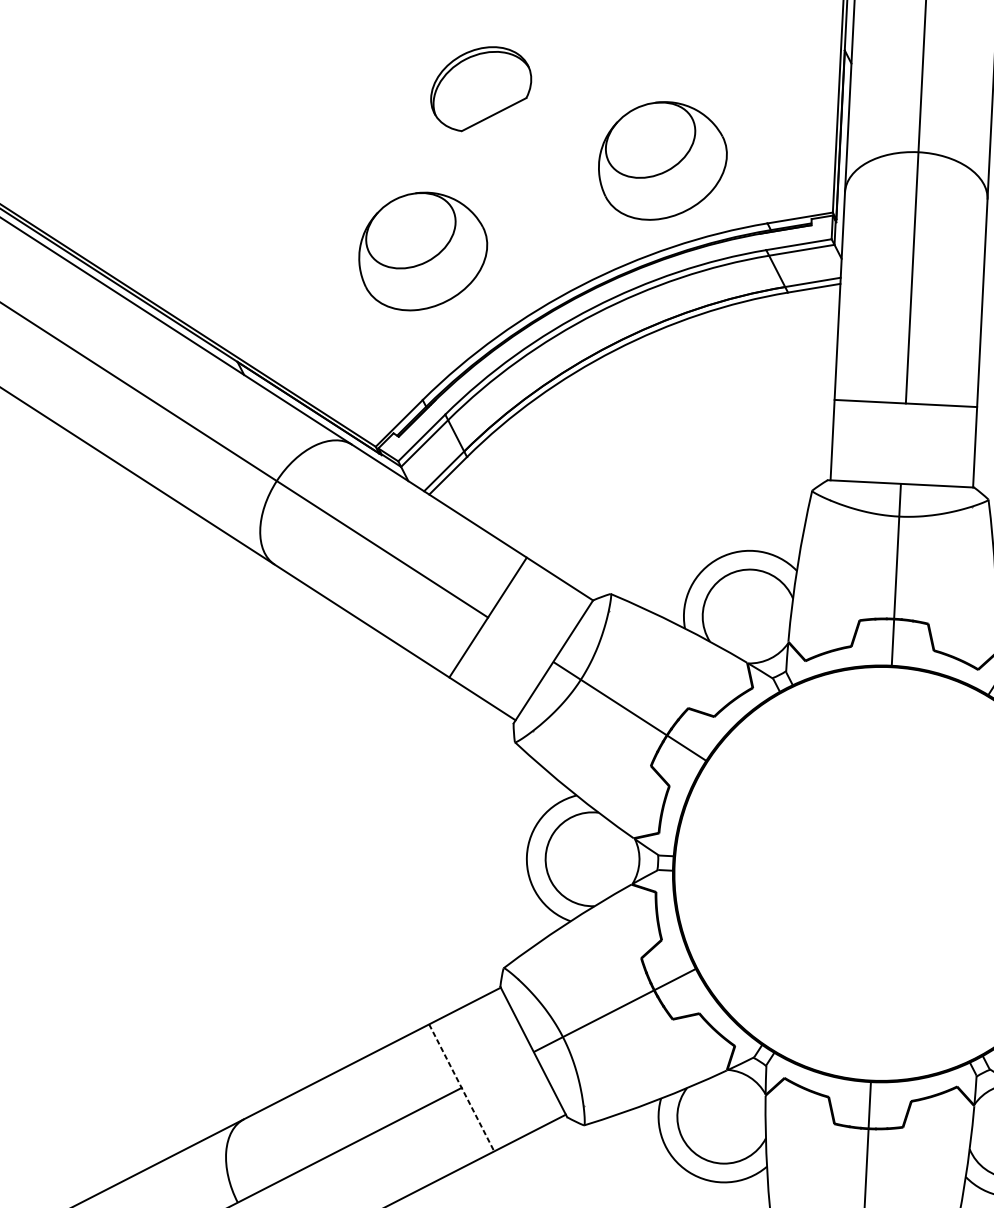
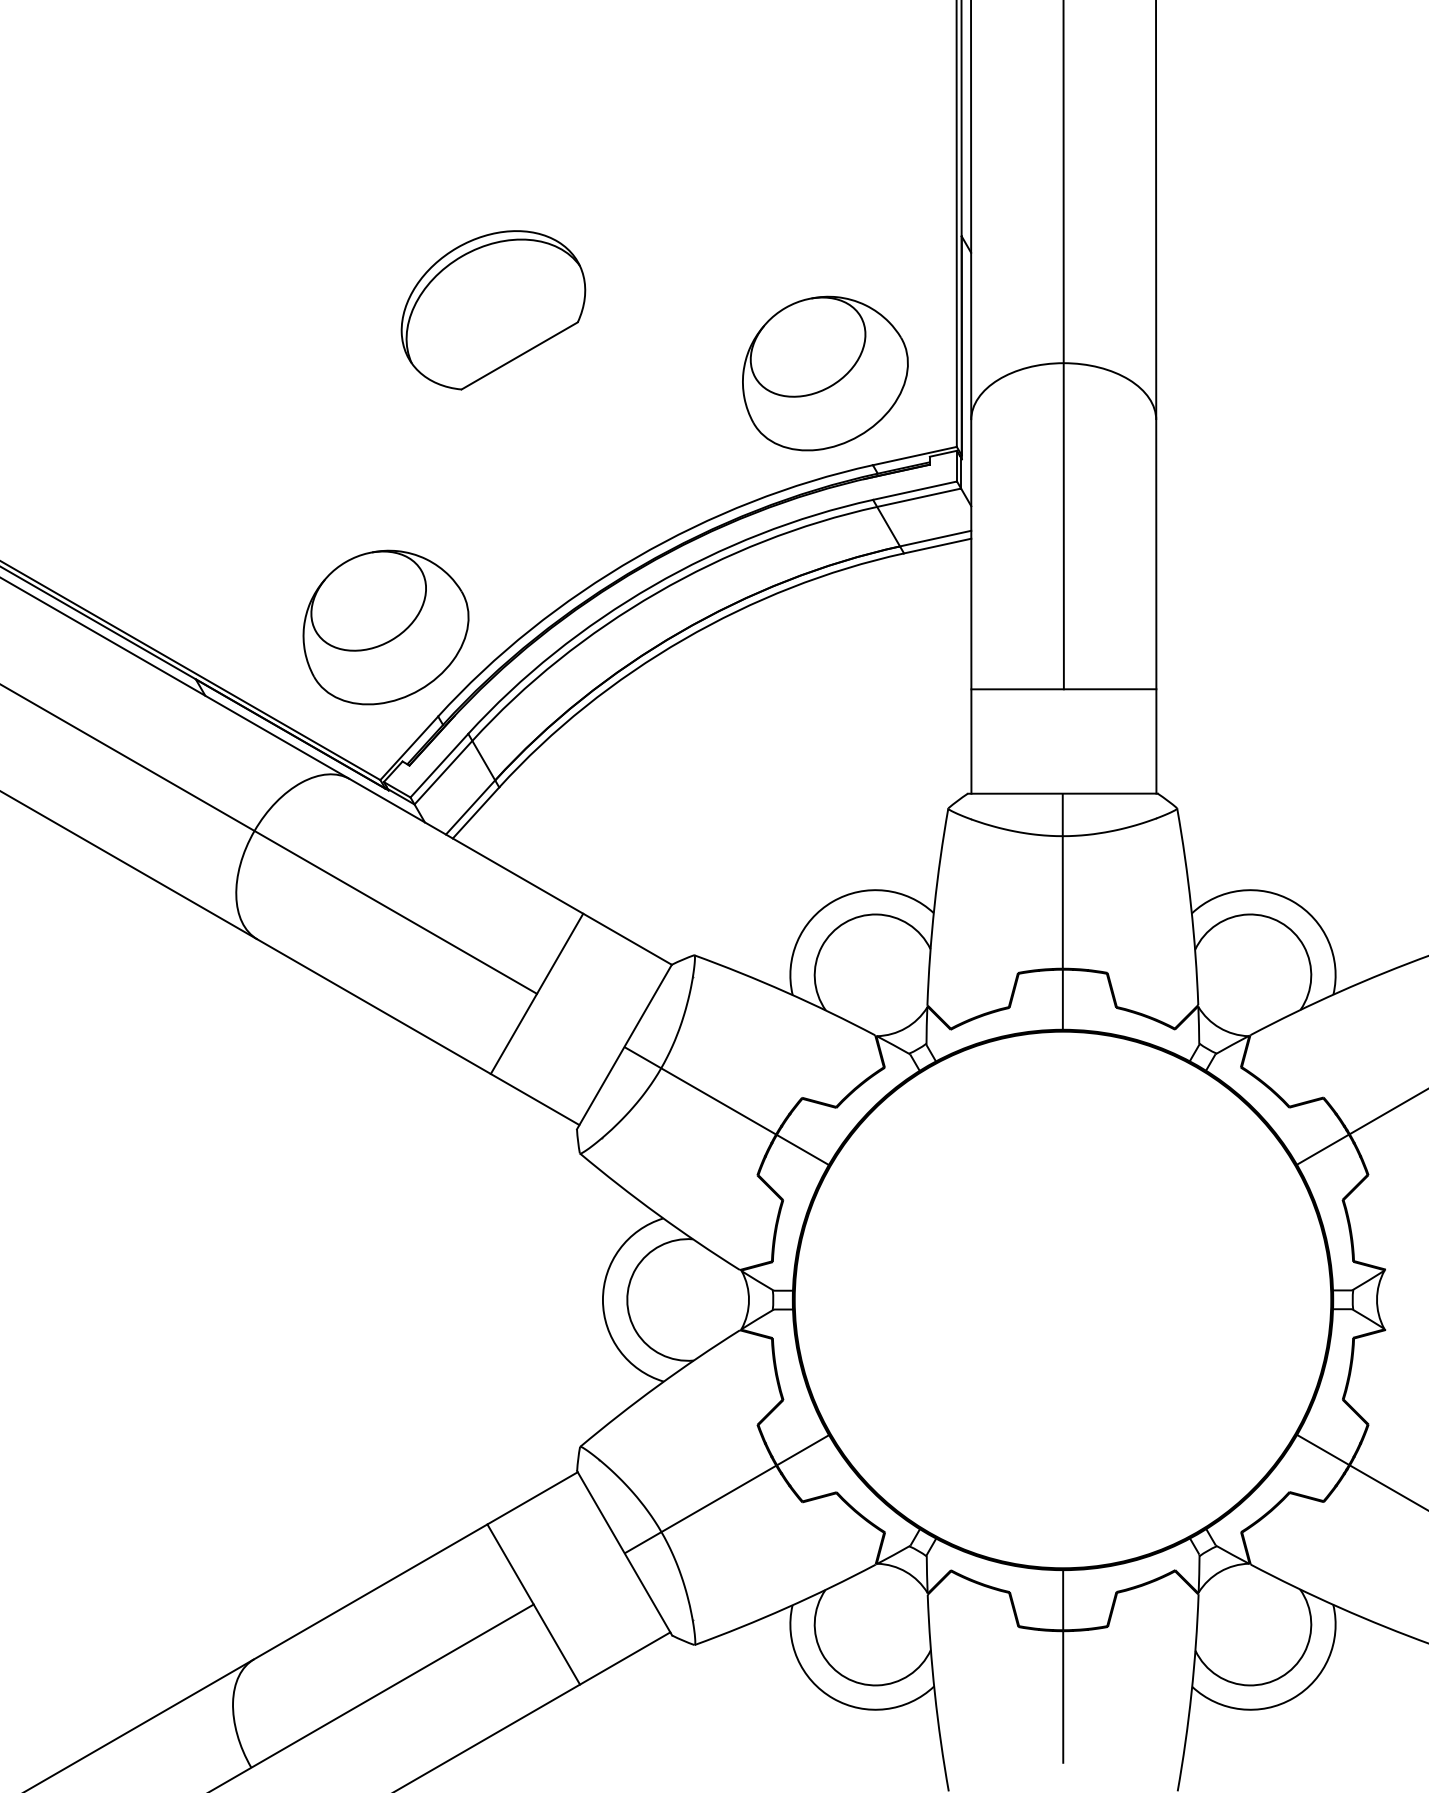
part: (481, 89) -> (493, 310), size x1.43
part: (662, 161) -> (825, 373), moved
part: (422, 251) -> (385, 627), moved
line: (461, 1087) -> (533, 1604), dashed -> solid

